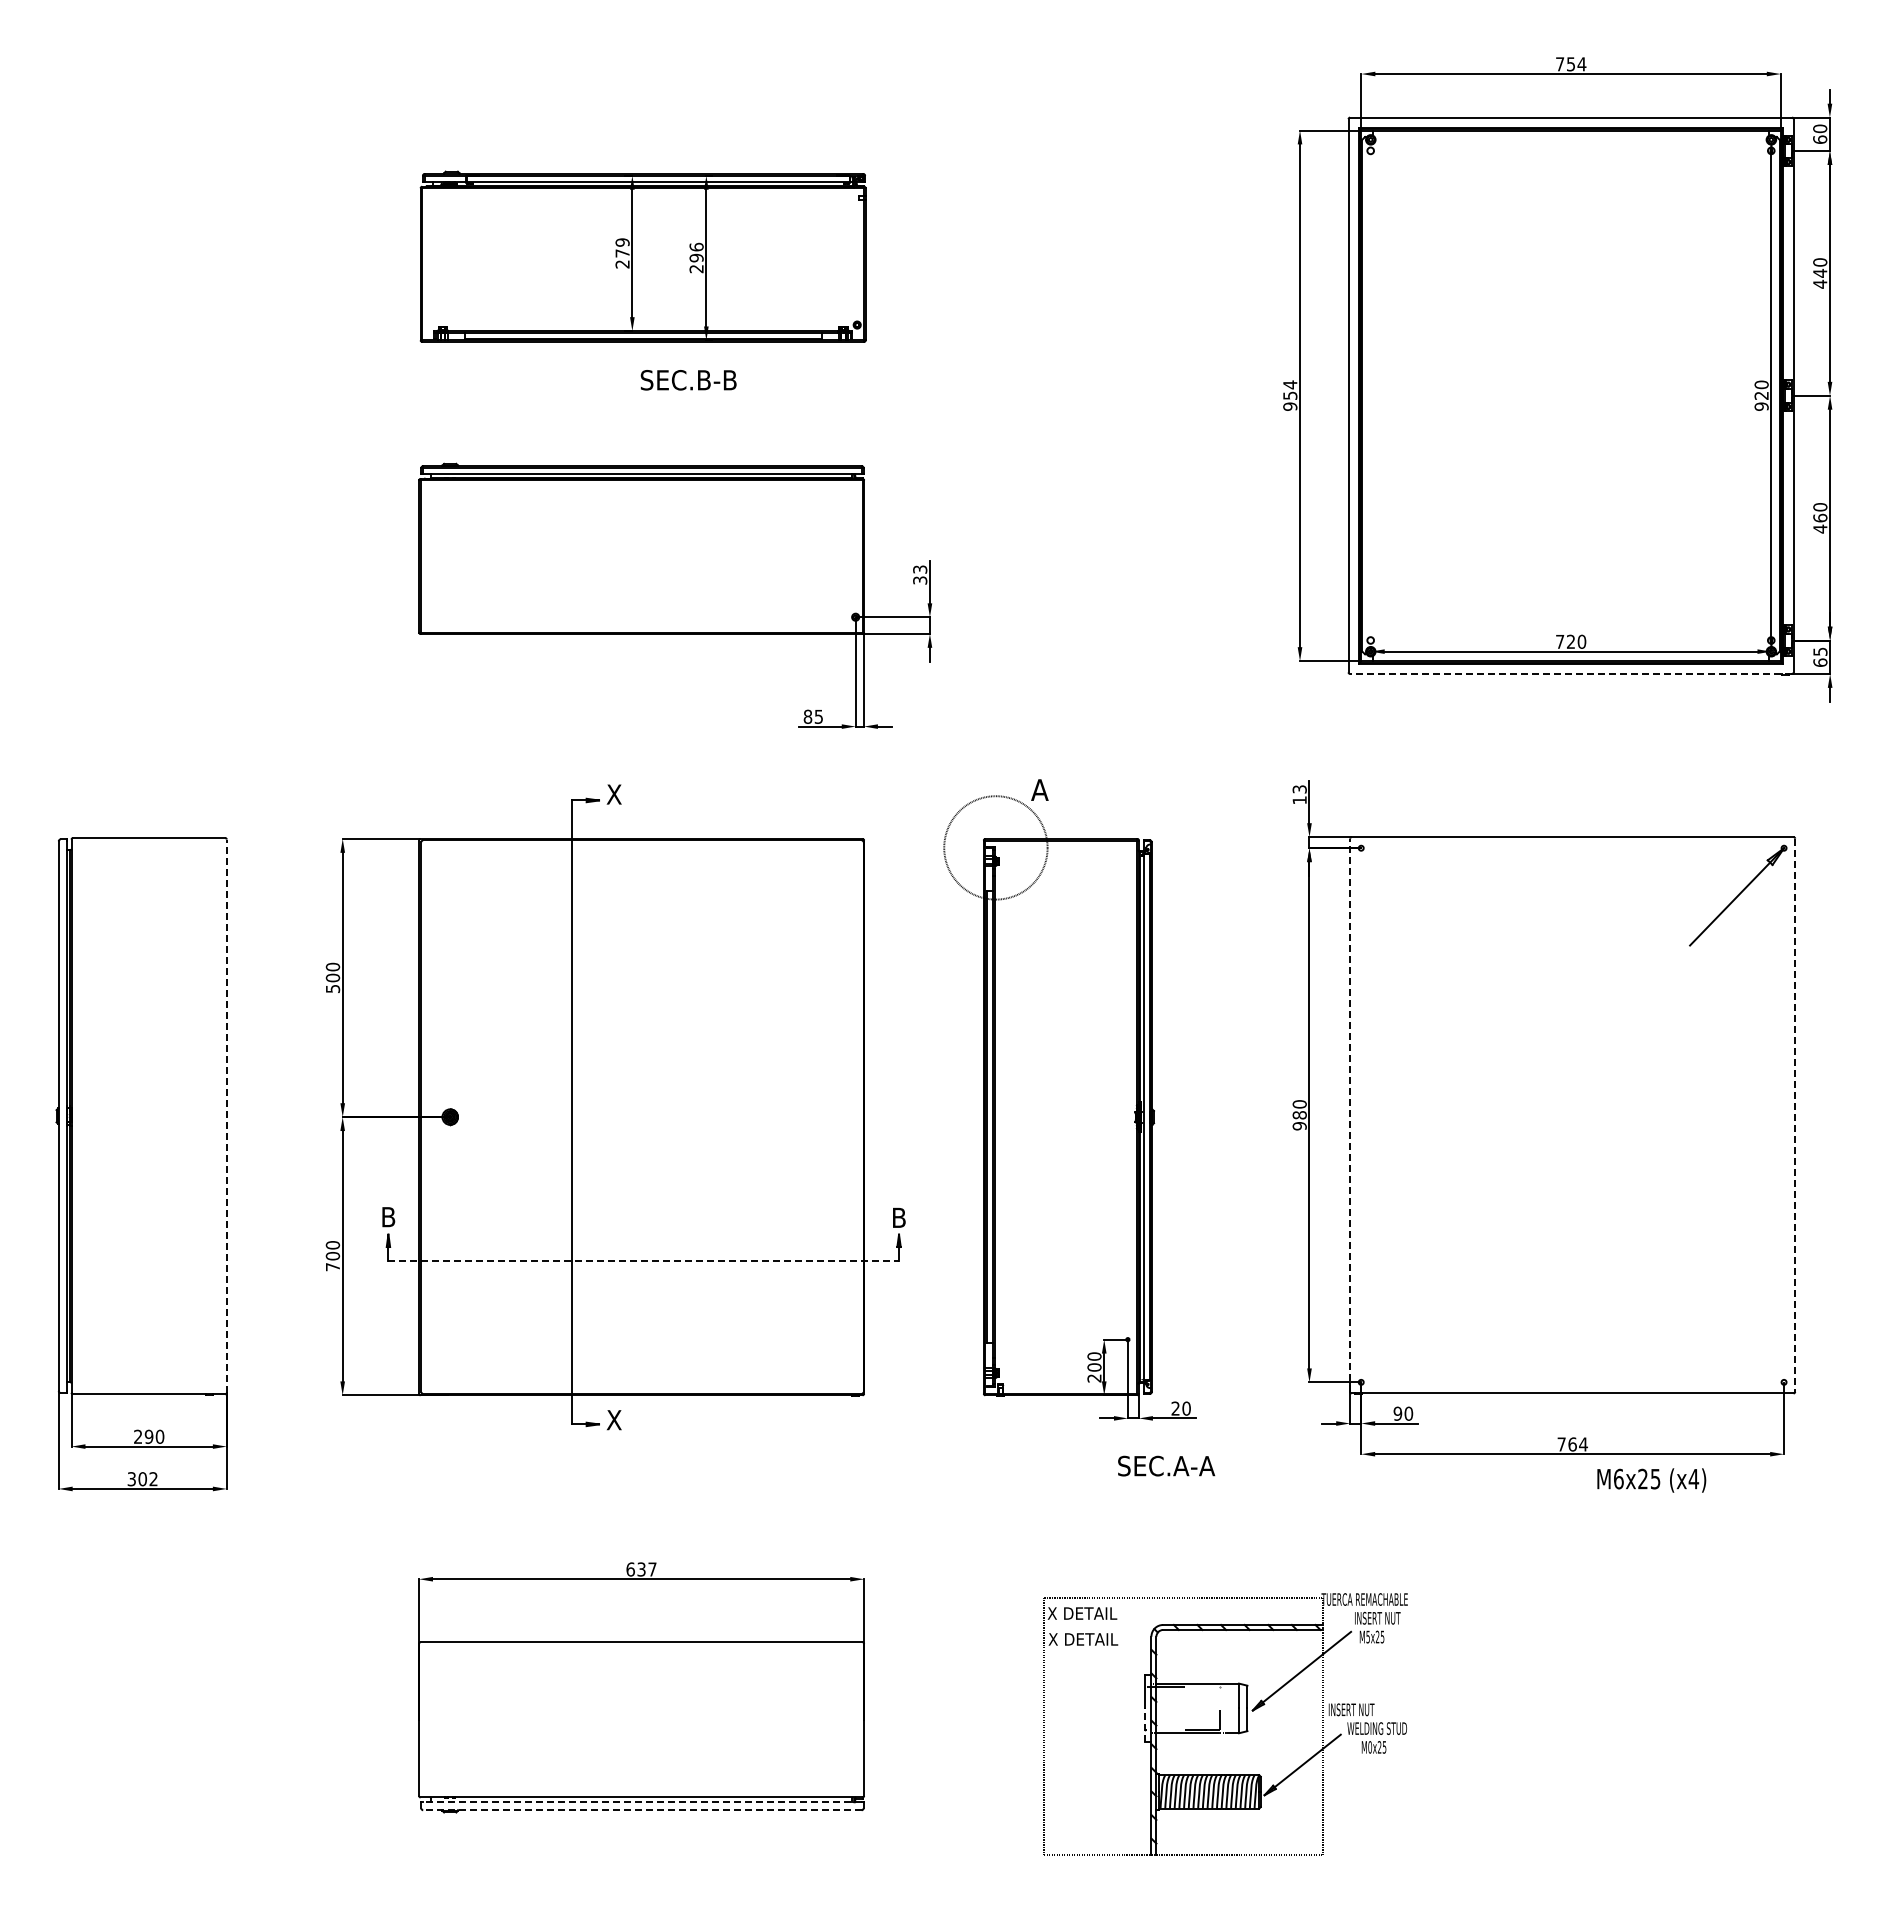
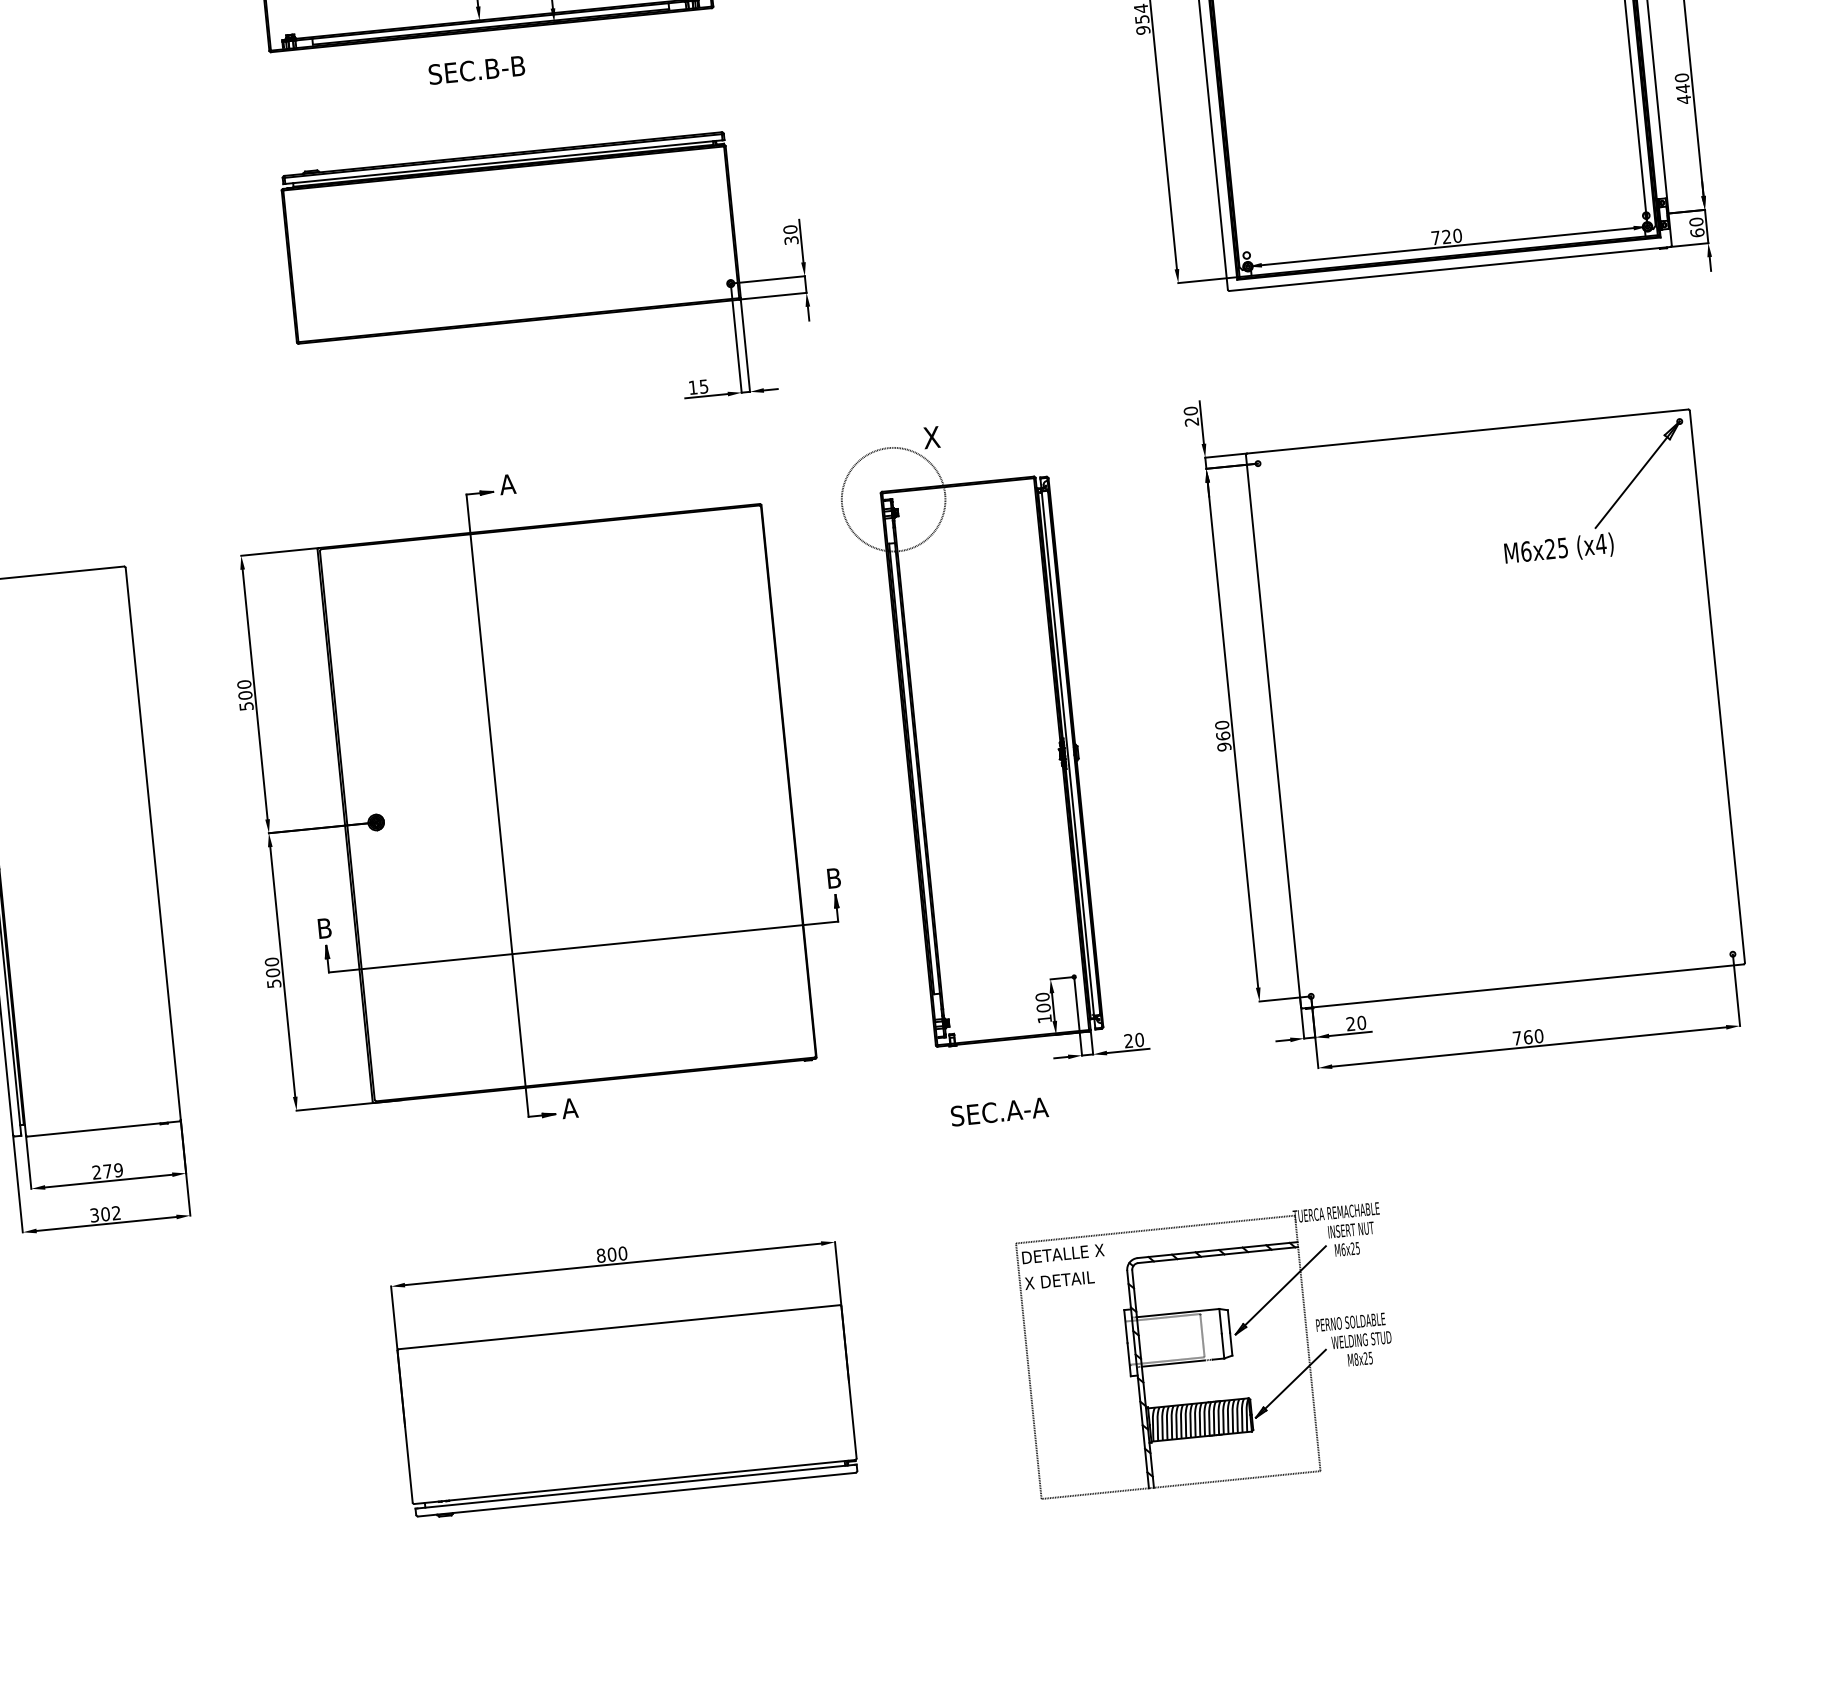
text: (688, 380) -> (476, 70), moved
text: (1820, 517) -> (1683, 88), 460 -> 440
text: (920, 569) -> (790, 229), 33 -> 30
text: (1820, 651) -> (1696, 221), 65 -> 60
line: (1571, 673) -> (1450, 268), dashed -> solid
text: (807, 716) -> (692, 387), 85 -> 15
text: (1039, 789) -> (931, 437), A -> X
text: (614, 794) -> (507, 484), X -> A
text: (1299, 794) -> (1191, 416), 13 -> 20
text: (1299, 1115) -> (1223, 736), 980 -> 960
line: (1350, 1115) -> (1273, 731), dashed -> solid
line: (1795, 1115) -> (1717, 686), dashed -> solid
line: (226, 1116) -> (152, 844), dashed -> solid
line: (644, 1261) -> (584, 947), dashed -> solid
text: (333, 1267) -> (274, 984), 700 -> 500
text: (1094, 1378) -> (1044, 1019), 200 -> 100
text: (1397, 1413) -> (1350, 1023), 90 -> 20
text: (614, 1420) -> (570, 1108), X -> A
text: (154, 1436) -> (113, 1170), 290 -> 279
text: (1583, 1444) -> (1539, 1036), 764 -> 760
text: (1166, 1465) -> (999, 1111), moved
text: (1651, 1480) -> (1558, 549), moved
text: (641, 1569) -> (611, 1254), 637 -> 800
text: (1088, 1613) -> (1062, 1254), X DETAIL -> DETALLE X
text: (1368, 1636) -> (1343, 1249), M5x25 -> M6x25
text: (1365, 1709) -> (1348, 1322), INSERT NUT -> PERNO SOLDABLE
line: (1144, 1725) -> (1129, 1360), dashed -> solid
text: (1370, 1747) -> (1356, 1359), M0x25 -> M8x25
line: (641, 1802) -> (635, 1487), dashed -> solid
line: (641, 1810) -> (635, 1495), dashed -> solid

